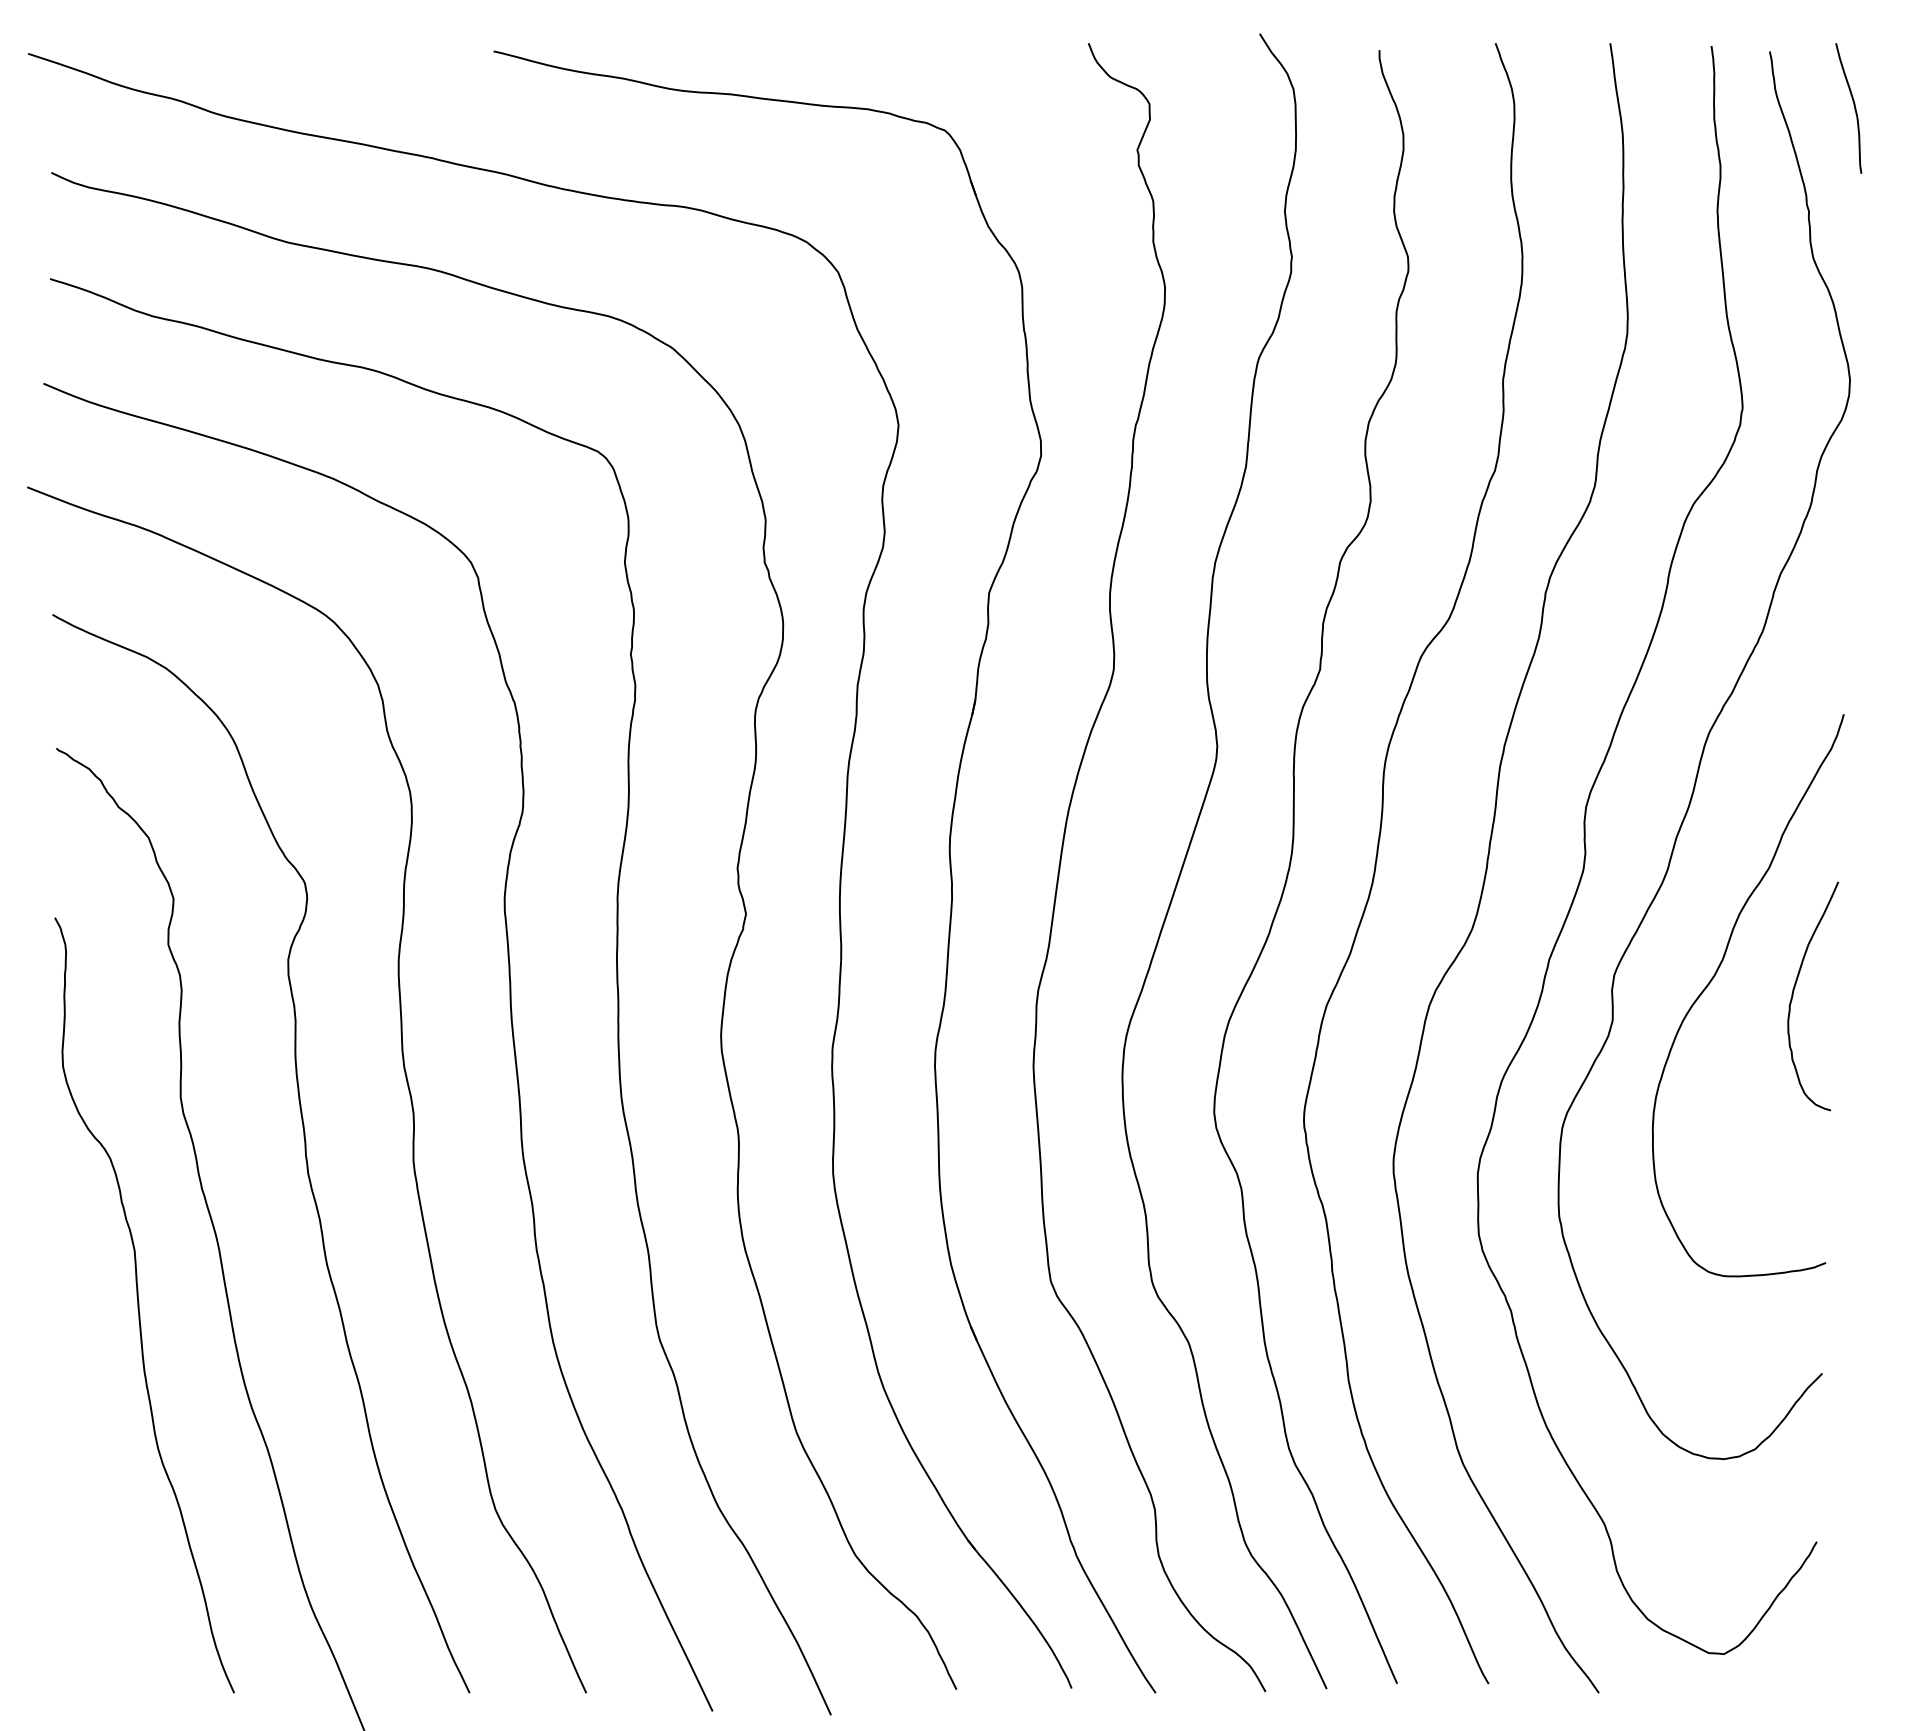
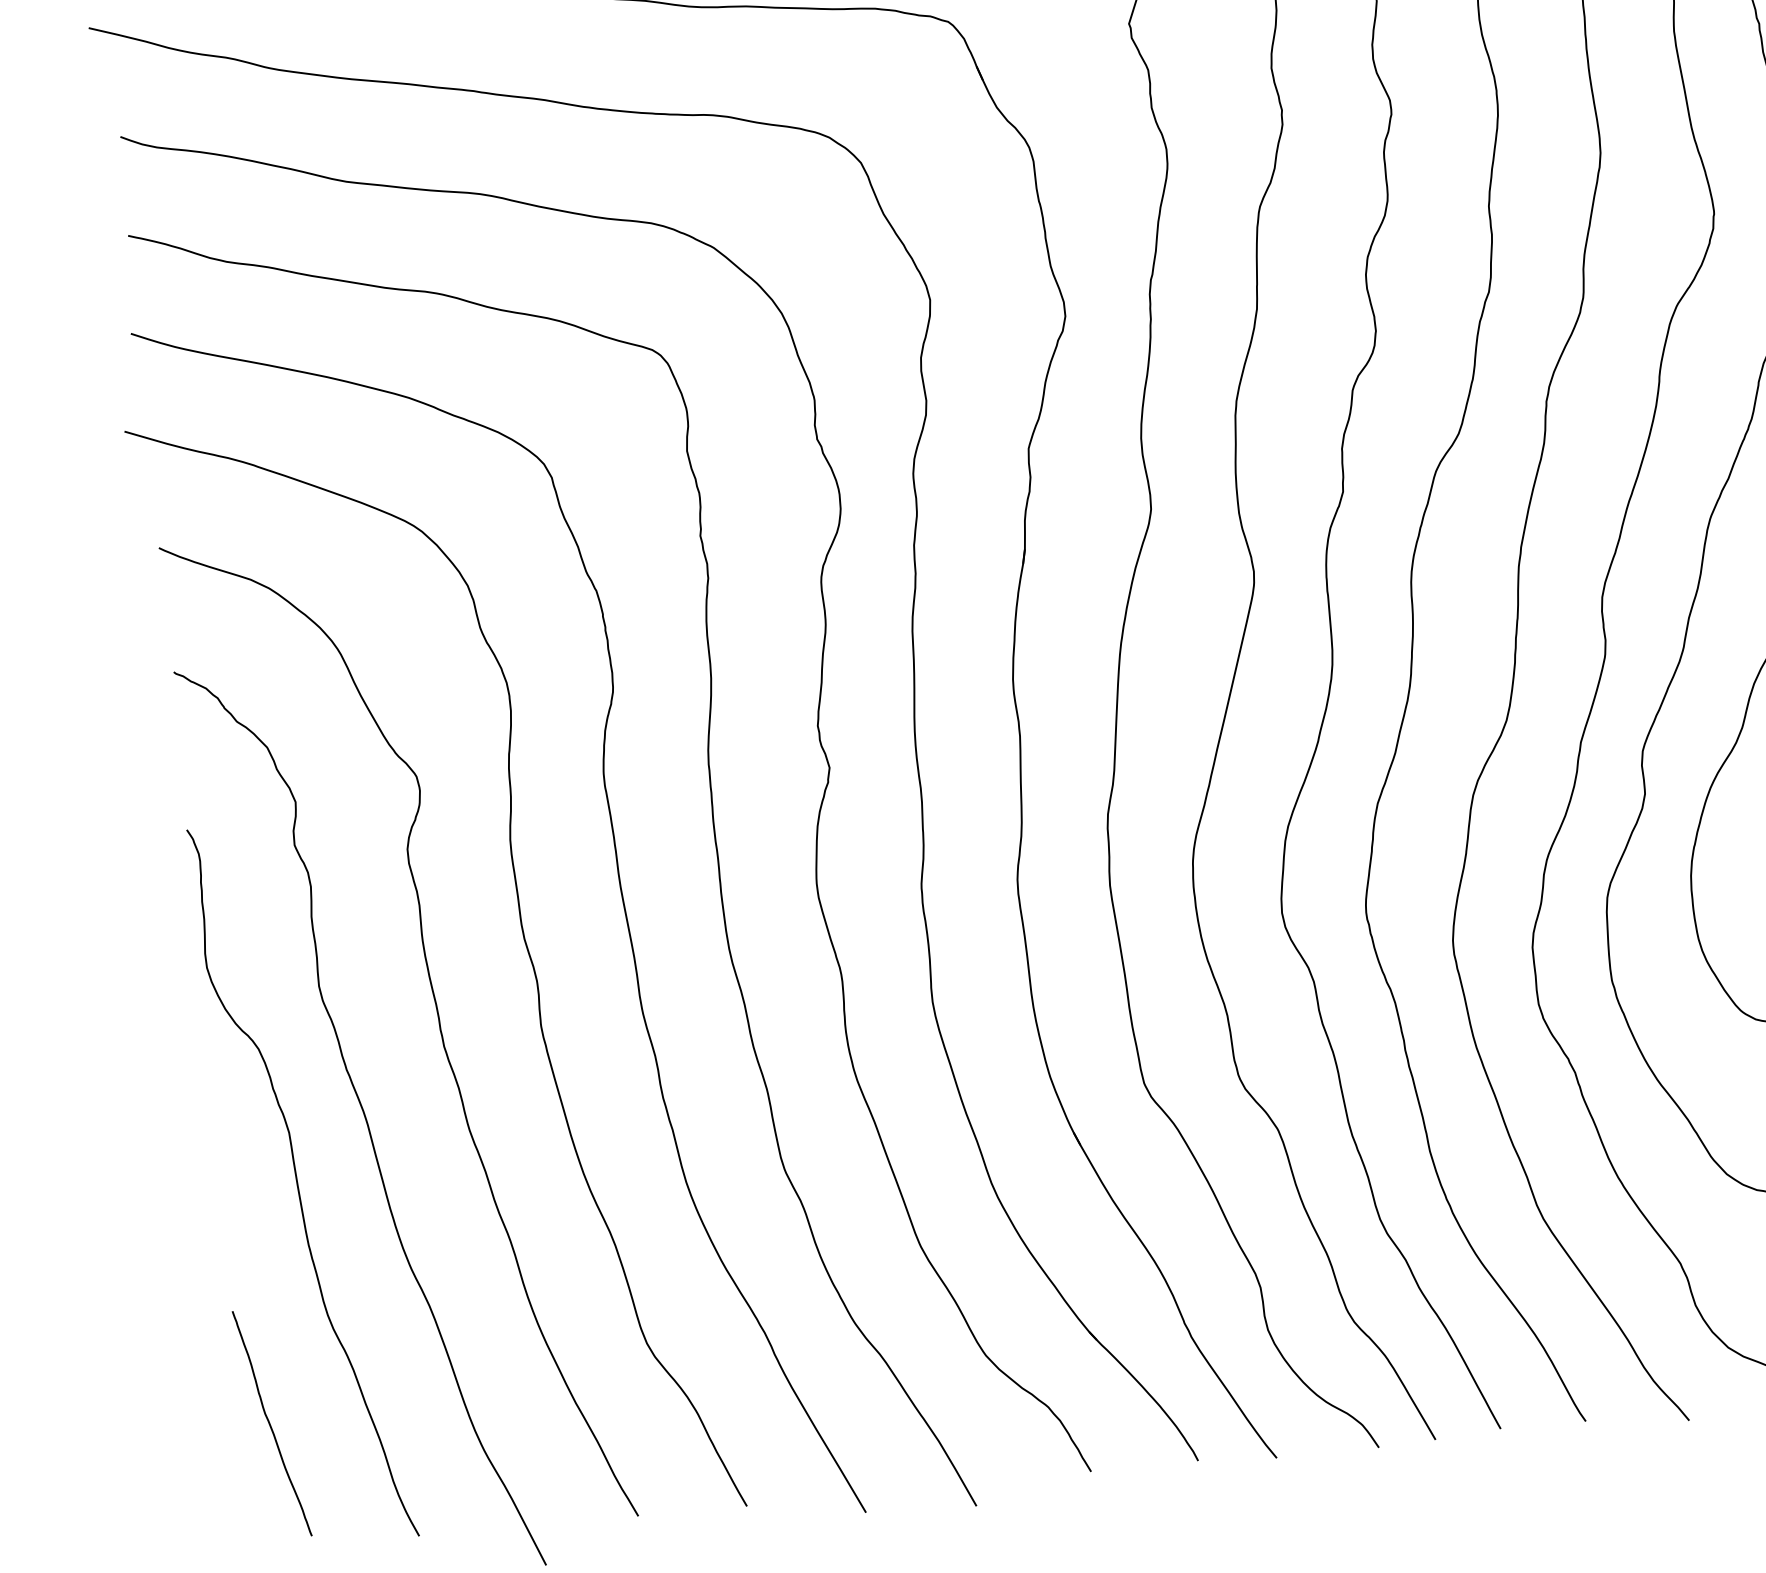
curve: (86, 1558) -> (270, 1423), added

